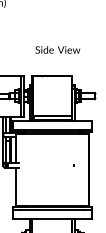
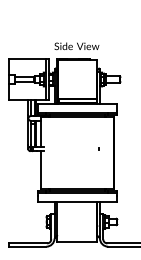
text: (57, 50) -> (76, 46), moved

